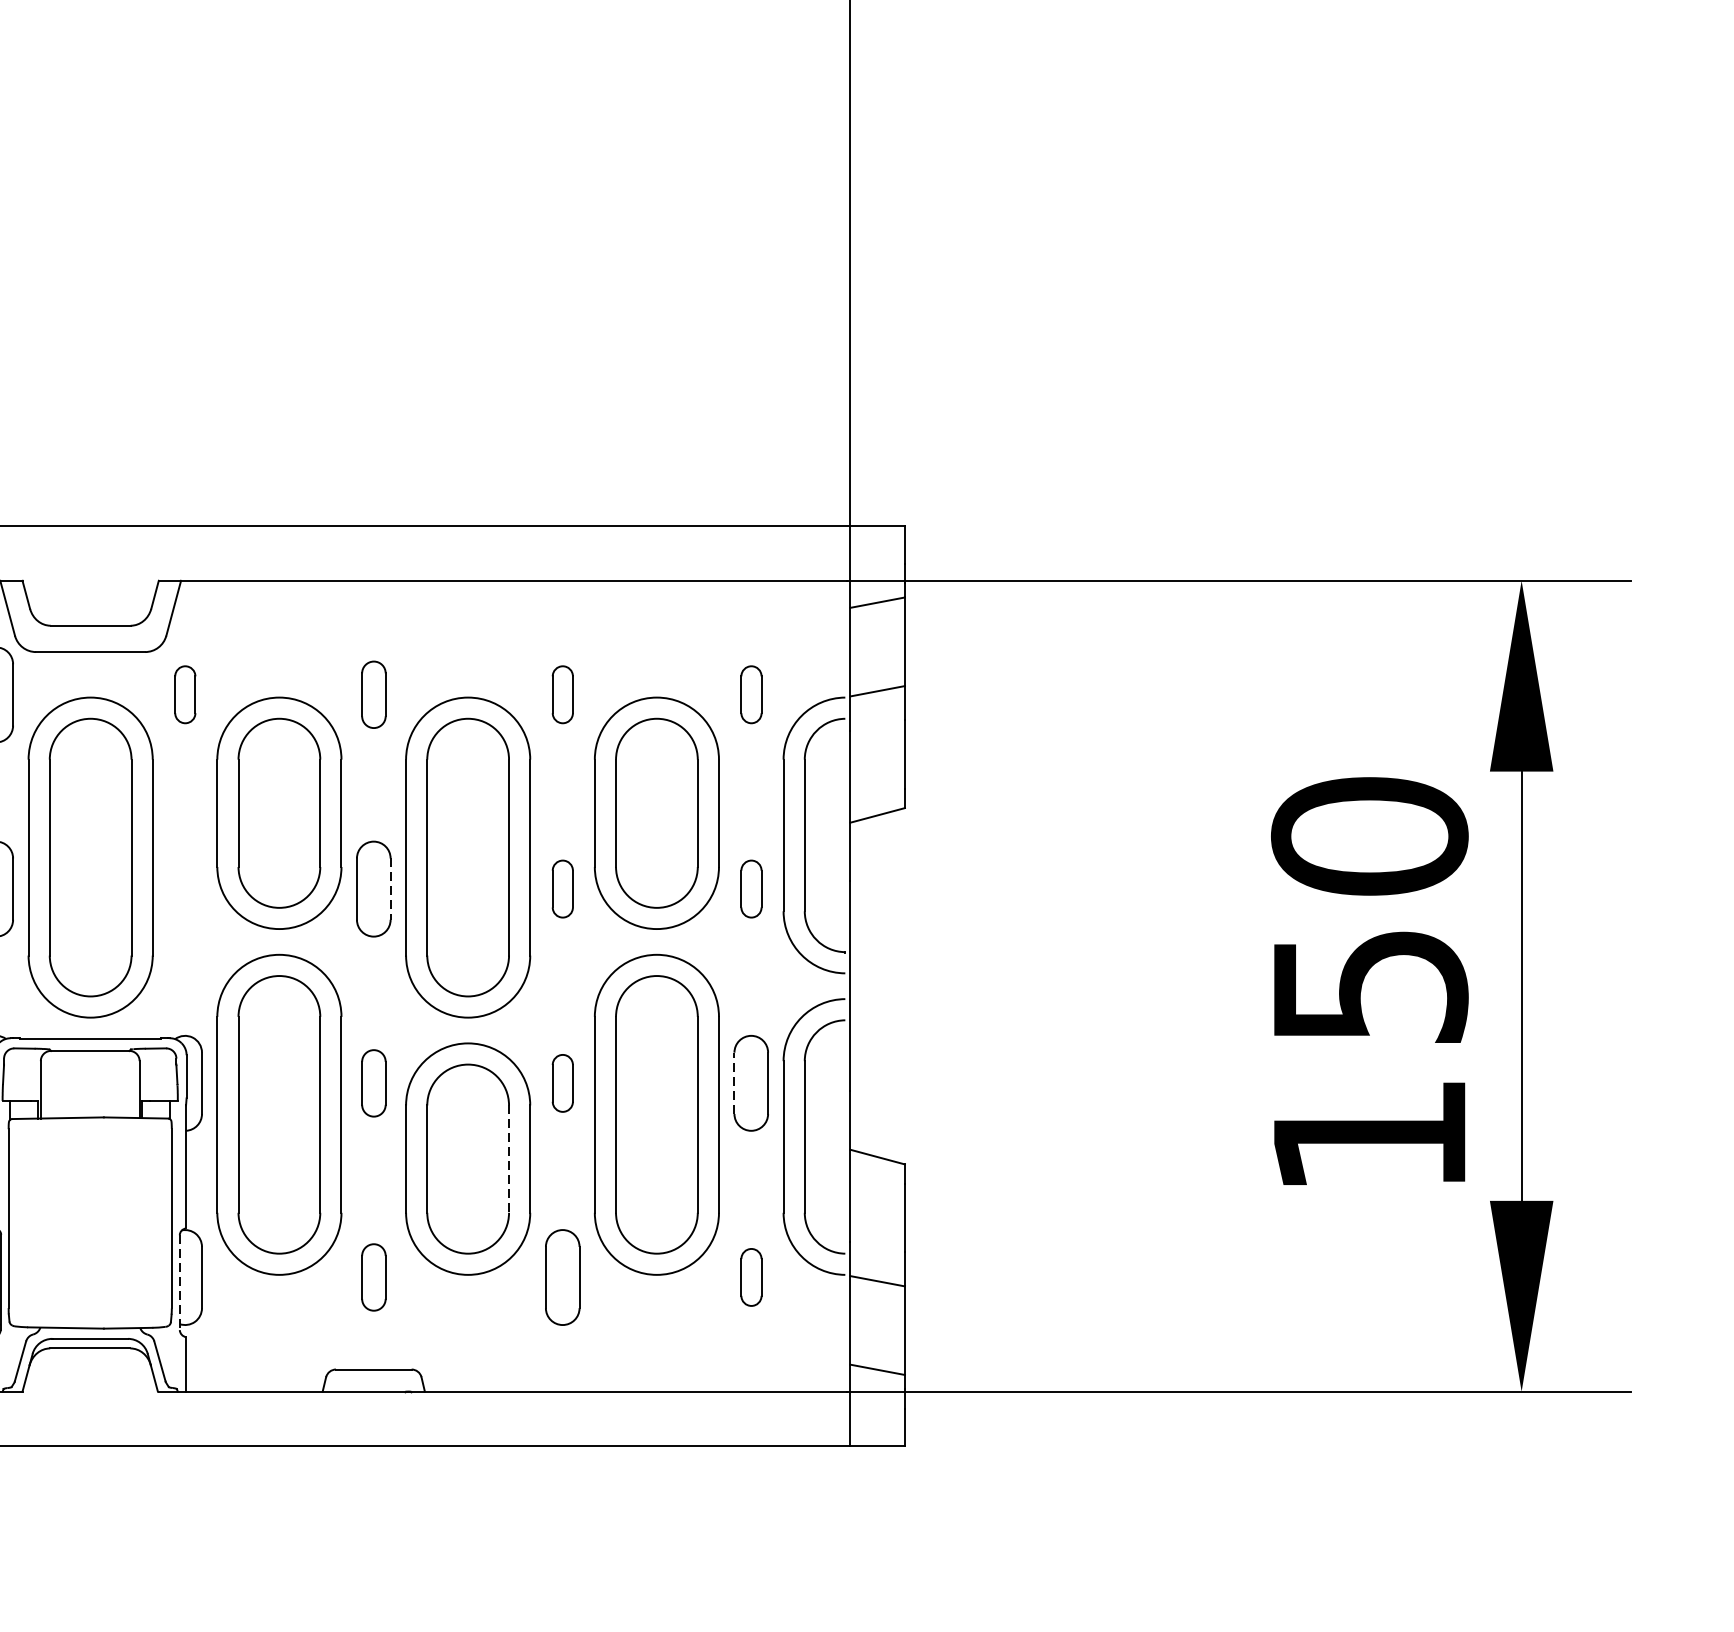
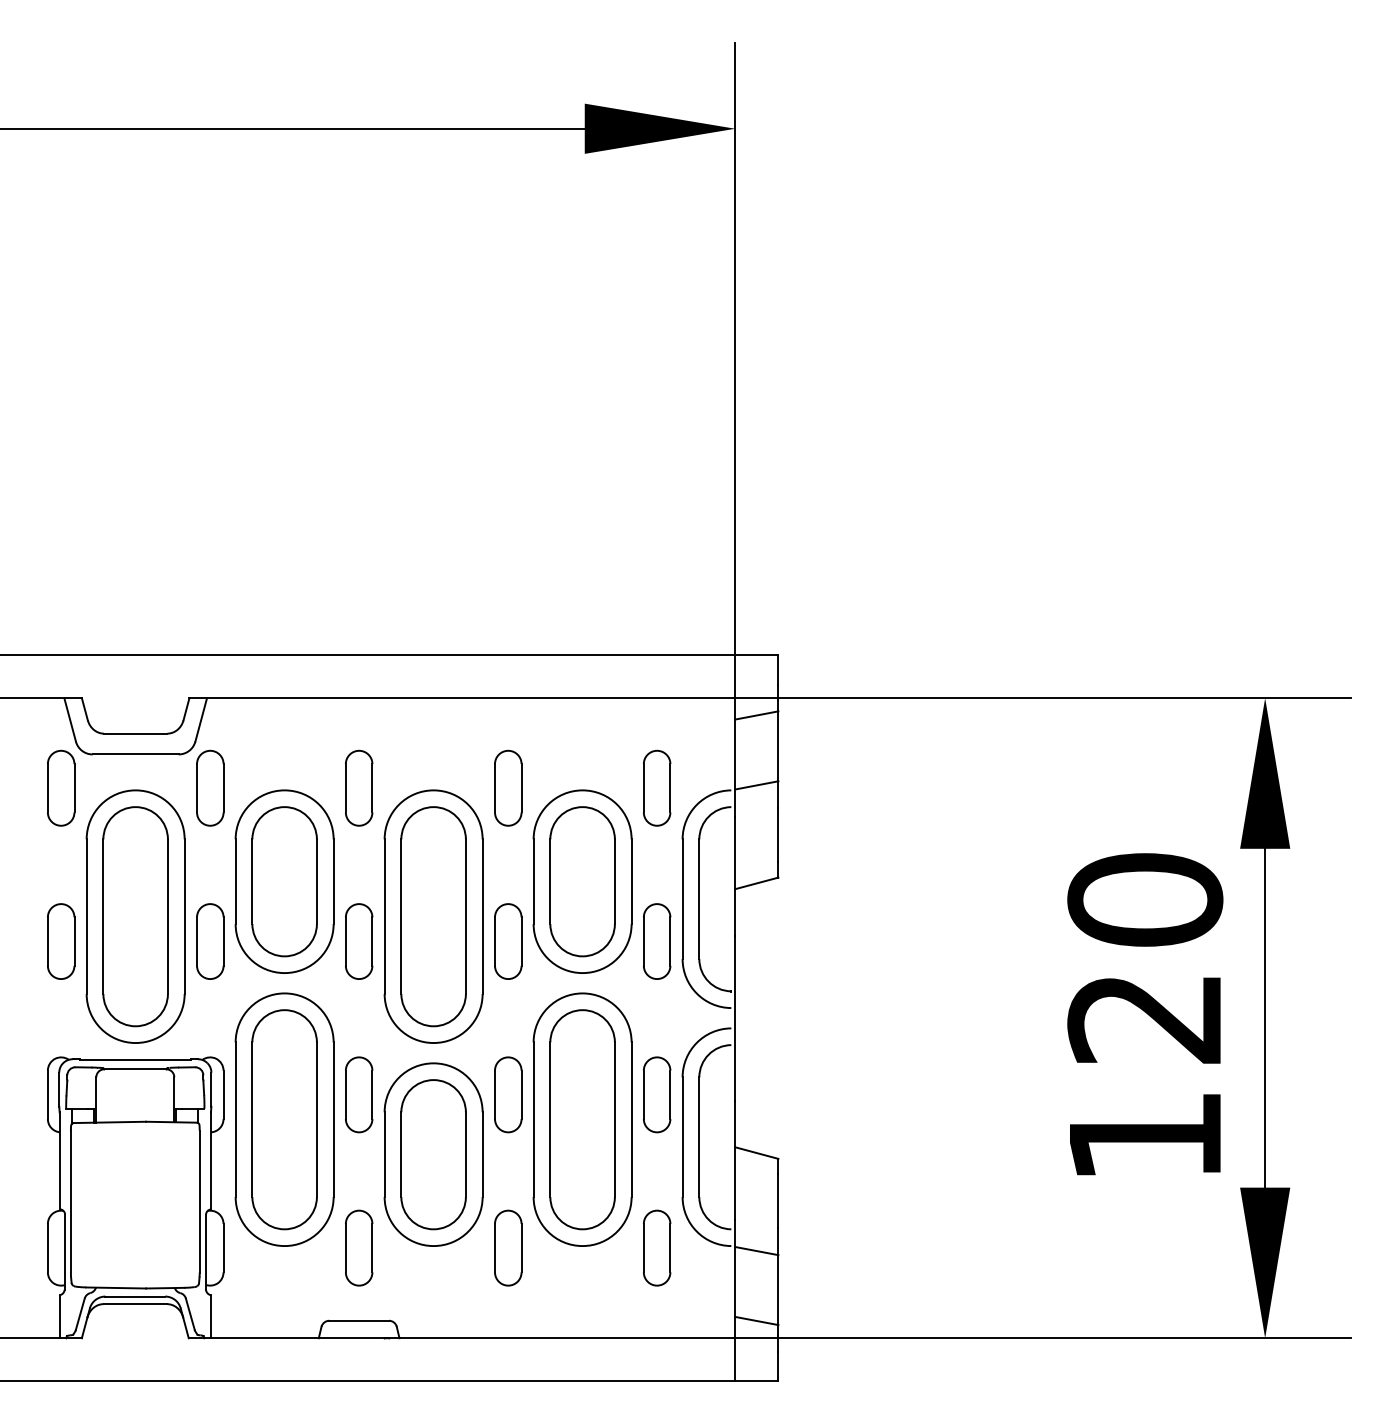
part: (185, 693) -> (210, 787), size x1.67
part: (374, 693) -> (359, 787), size x1.43
part: (563, 693) -> (508, 787), size x1.67
part: (751, 693) -> (657, 787), size x1.67
part: (185, 889) -> (210, 941), added
part: (563, 889) -> (508, 941), size x1.67
part: (751, 889) -> (657, 941), size x1.67
line: (390, 890) -> (372, 942), dashed -> solid
text: (1370, 987) -> (1145, 1019), 150 -> 120
part: (374, 1082) -> (359, 1094), size x1.43
part: (563, 1082) -> (508, 1094), size x1.67
line: (734, 1082) -> (643, 1094), dashed -> solid
line: (508, 1160) -> (465, 1155), dashed -> solid
part: (374, 1276) -> (359, 1247), size x1.43
part: (751, 1276) -> (657, 1247), size x1.67
line: (180, 1283) -> (206, 1252), dashed -> solid

